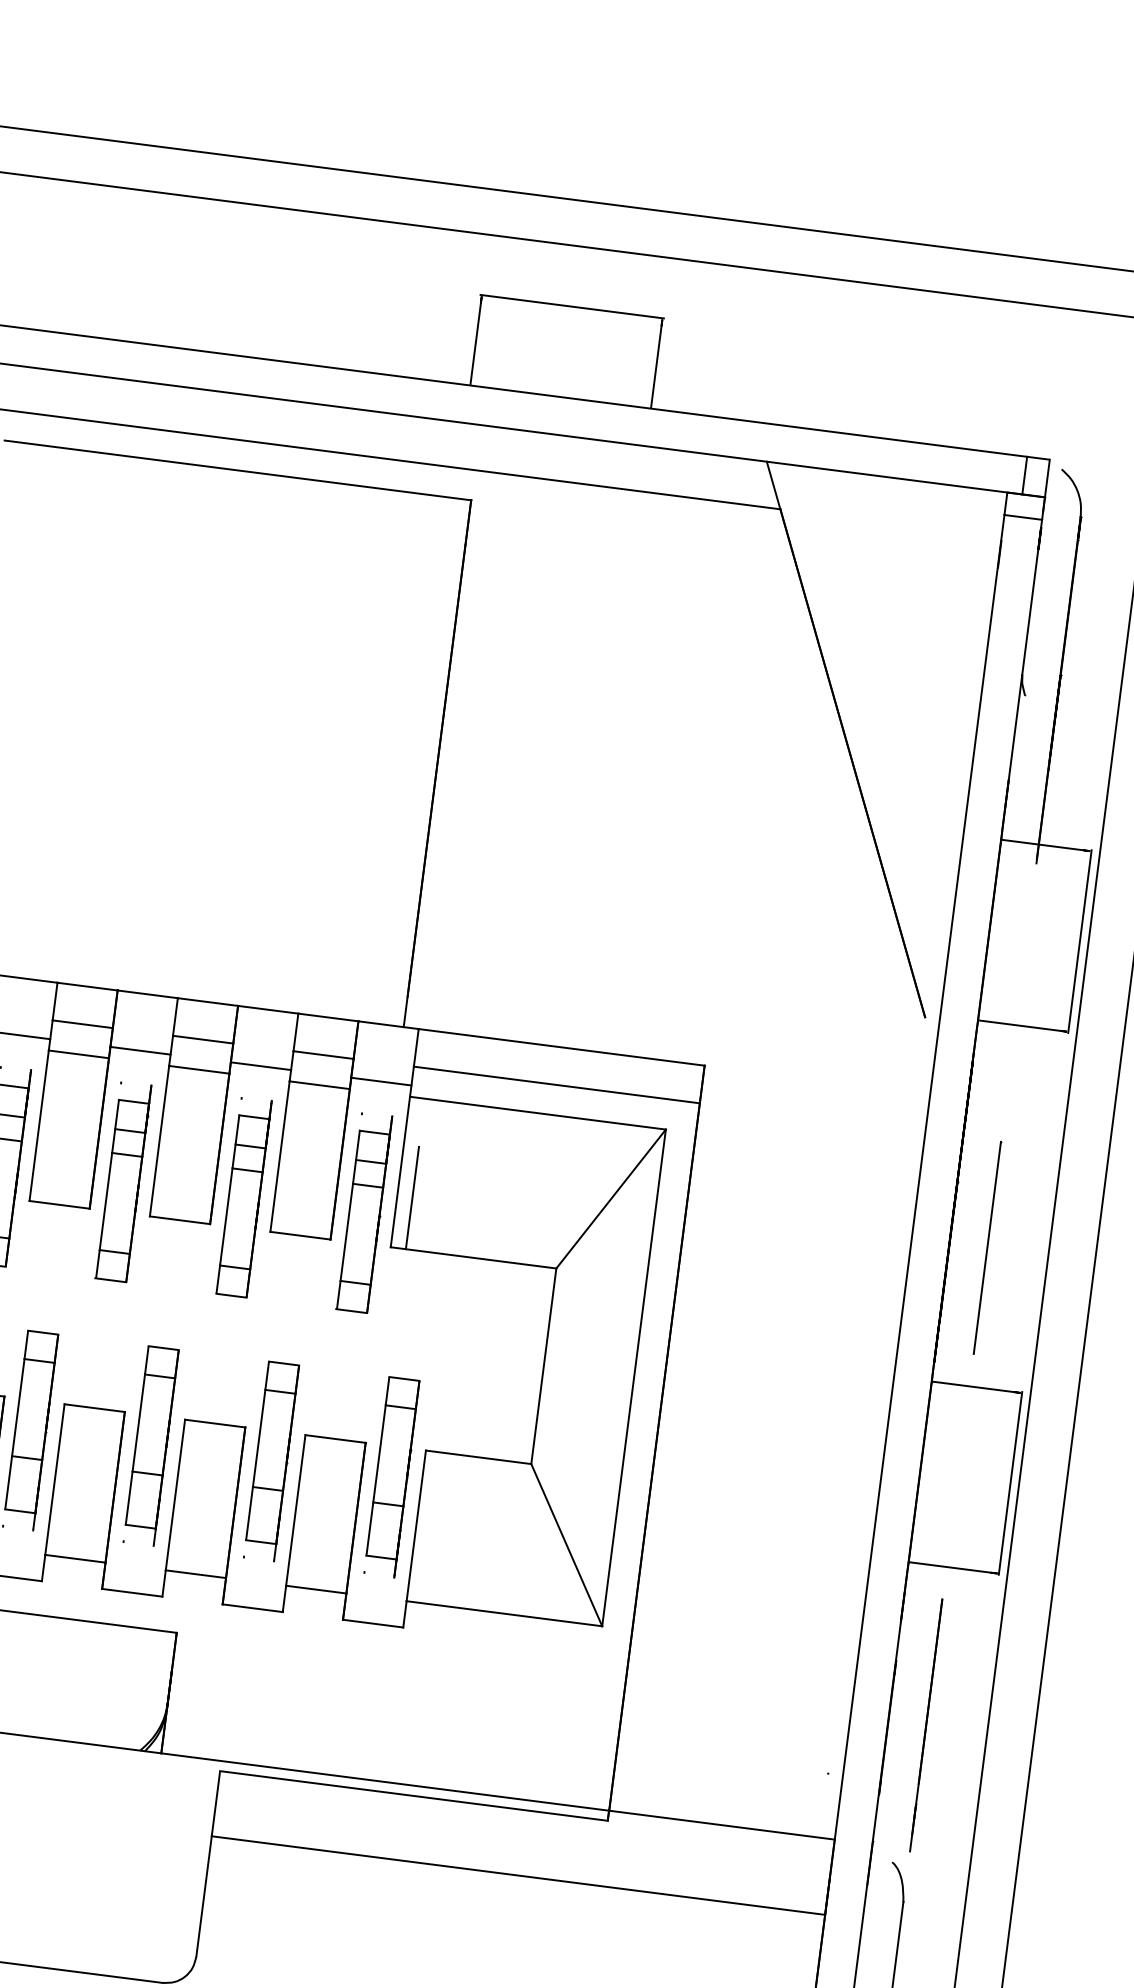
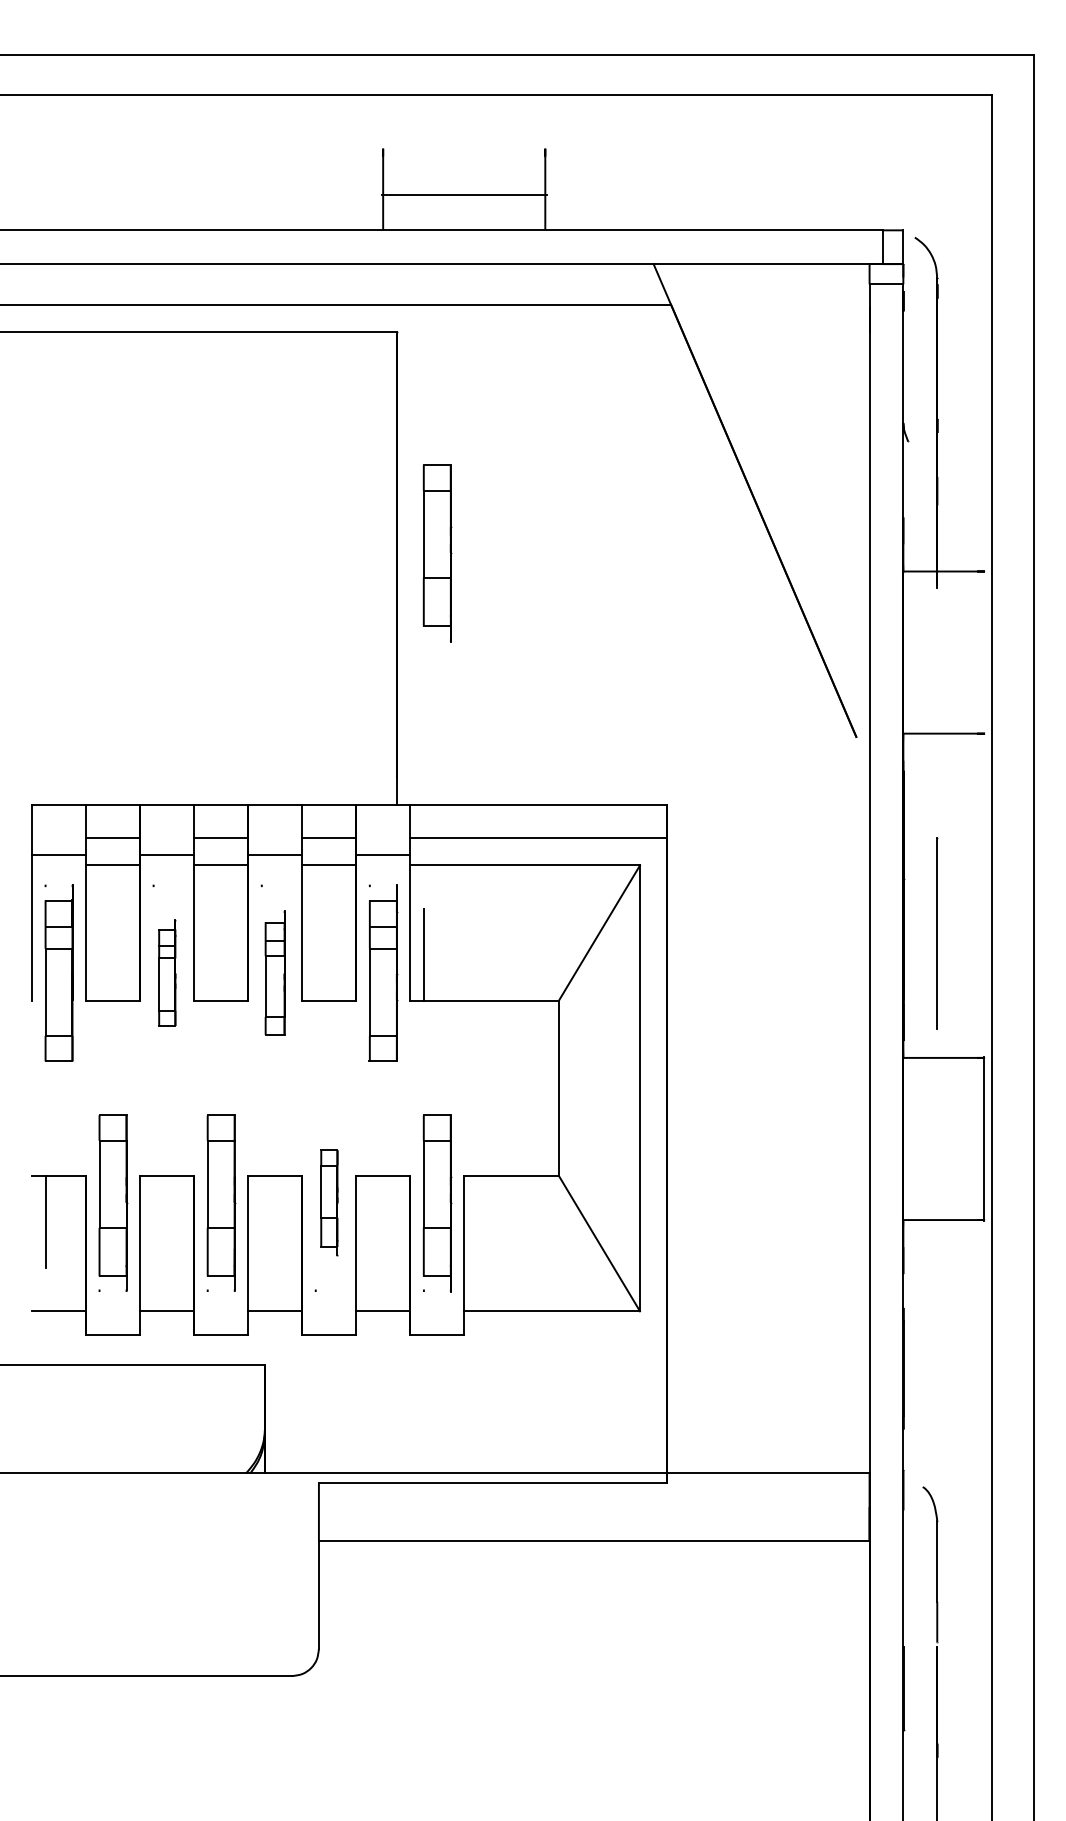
line: (571, 306) -> (463, 195), moved
part: (484, 753) -> (437, 553), added
line: (1079, 941) -> (984, 652), removed
part: (124, 1181) -> (167, 972), size x0.6
part: (243, 1196) -> (274, 972), size x0.7
part: (271, 1460) -> (329, 1202), size x0.6
line: (926, 1724) -> (937, 1361), removed

